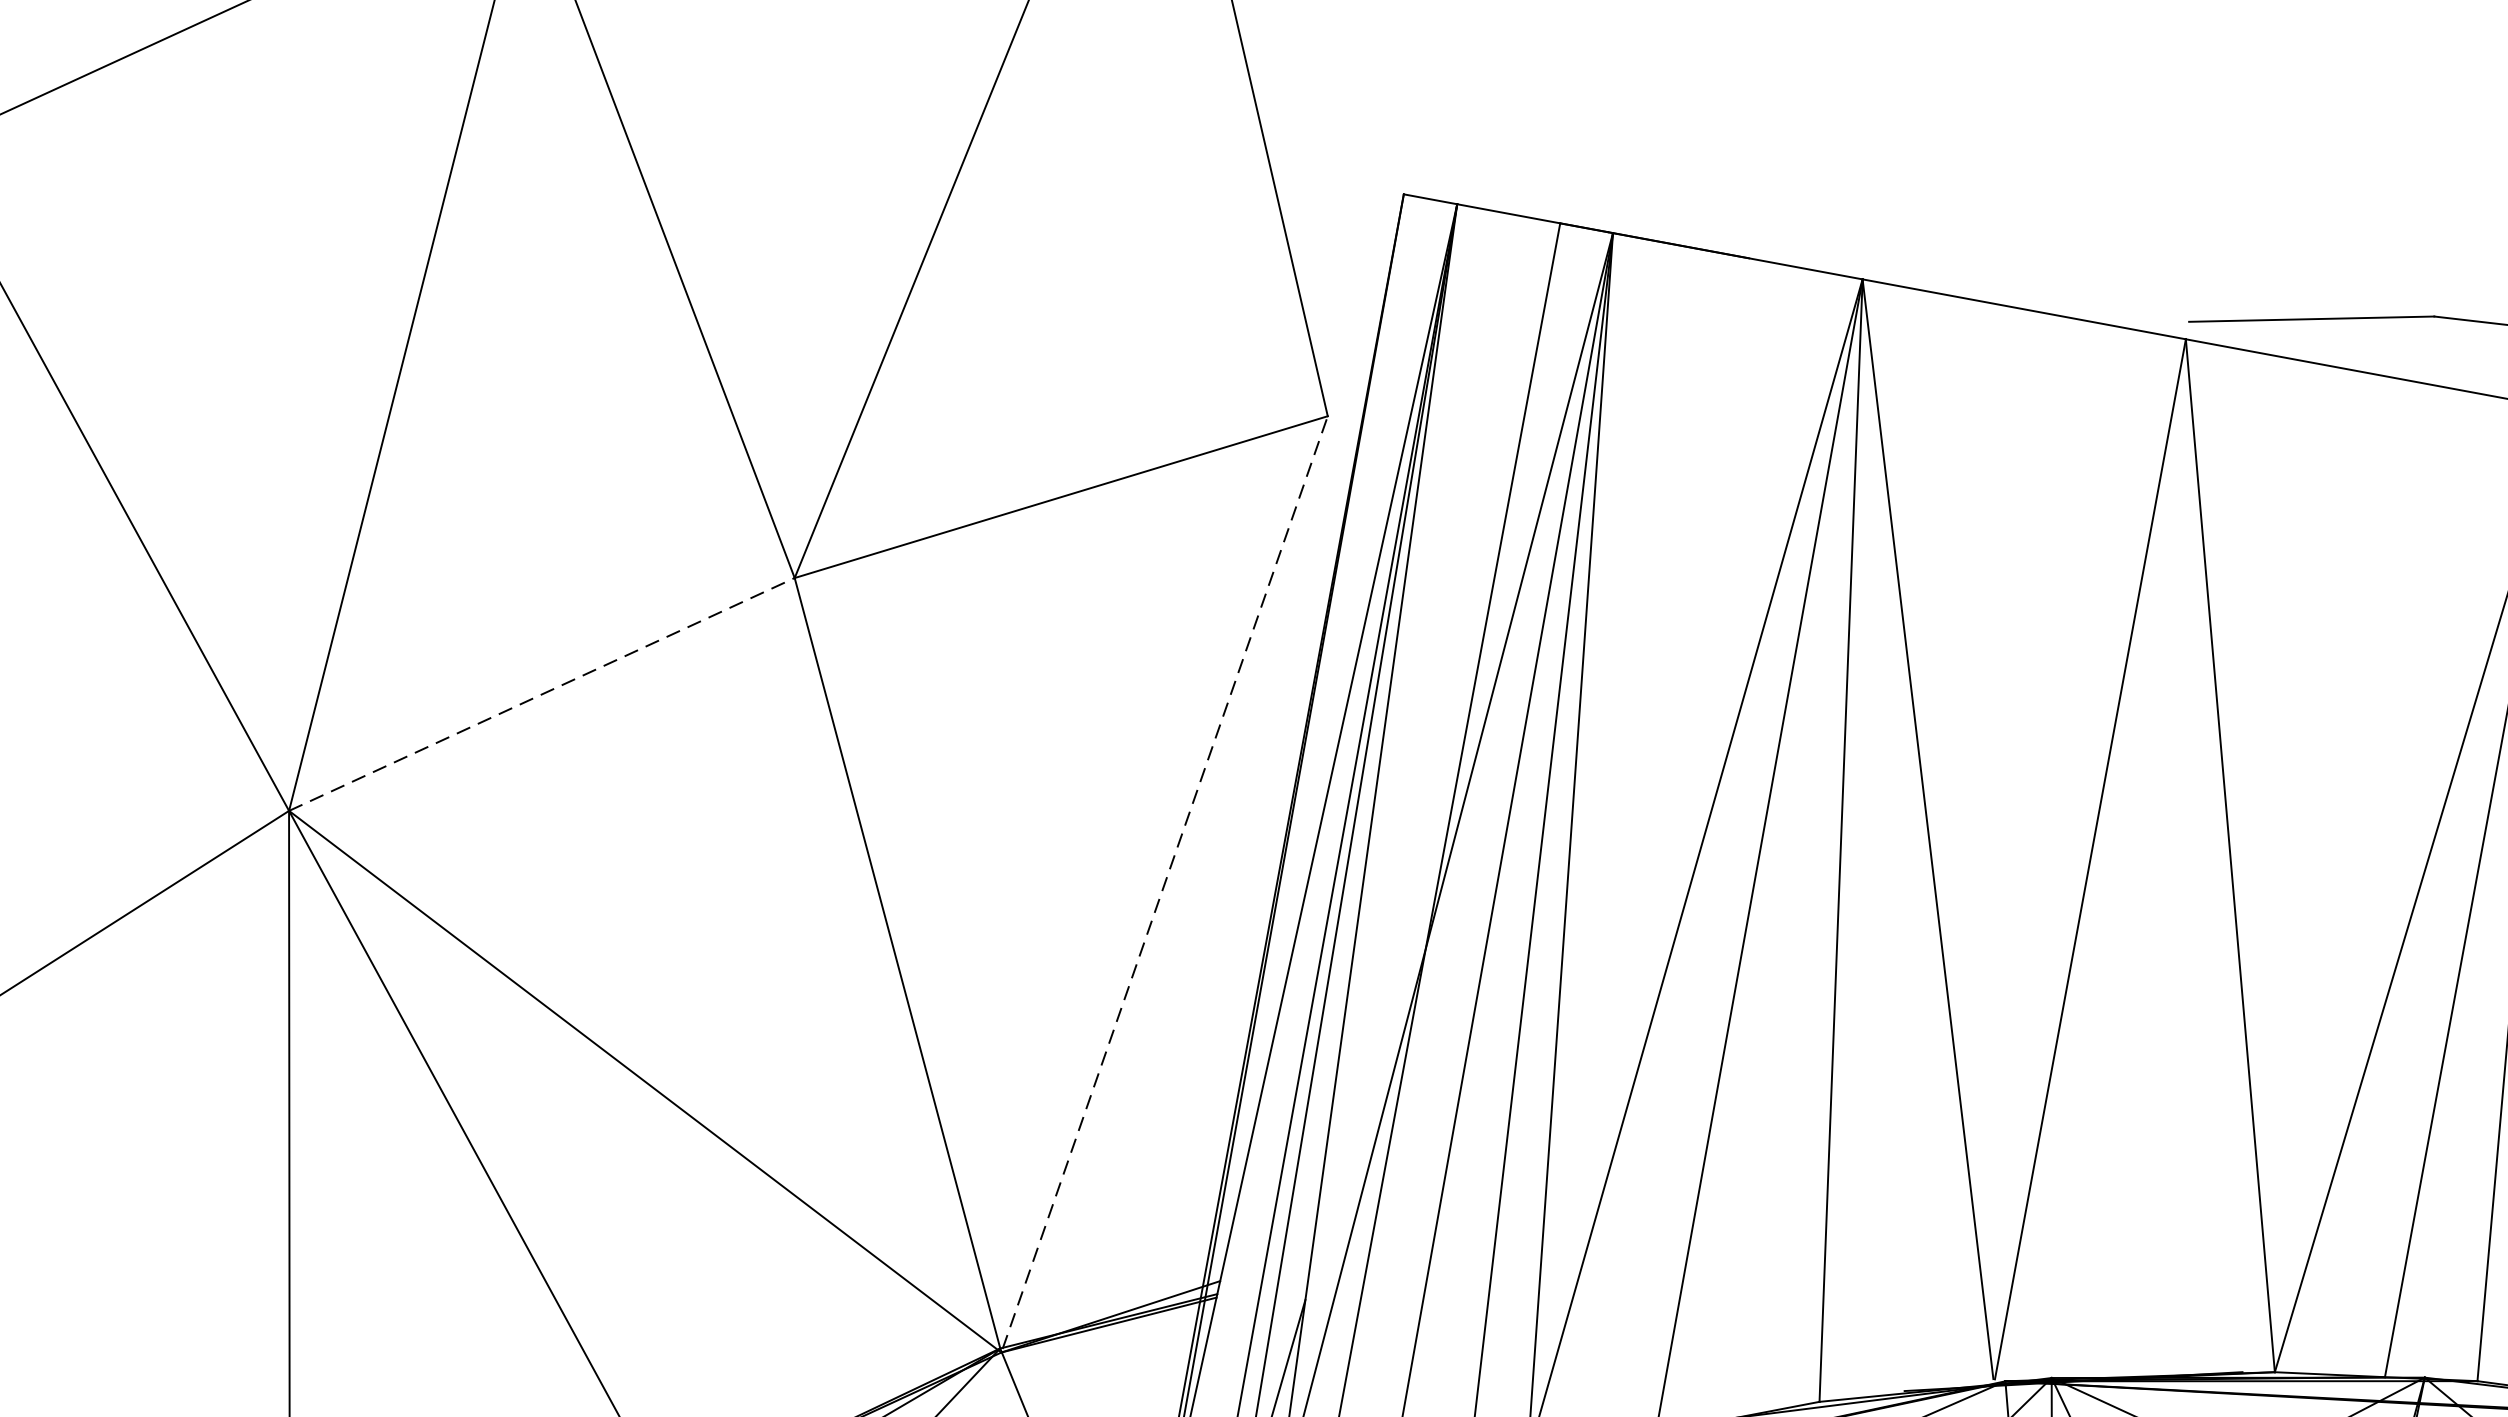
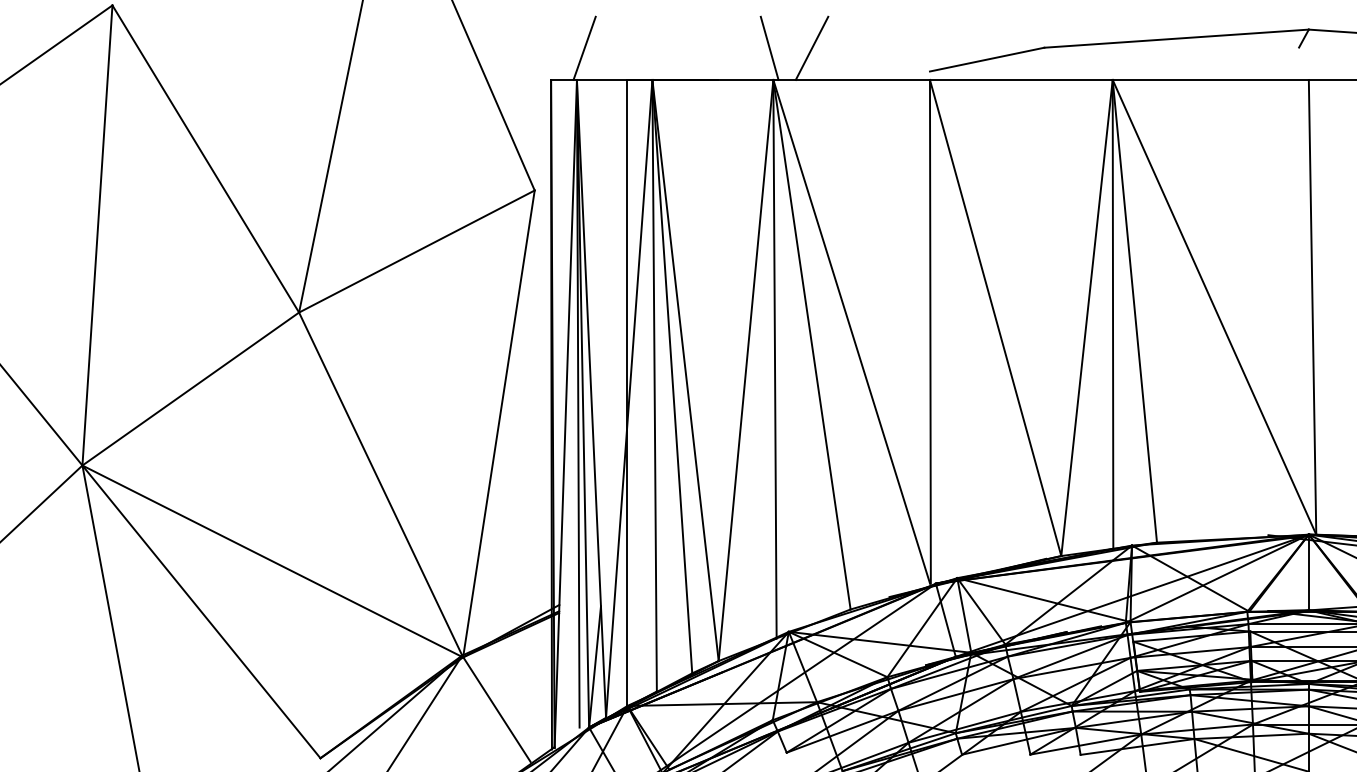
line: (1485, 140) -> (584, 47), added
line: (1867, 210) -> (769, 47), added
line: (1953, 226) -> (811, 47), added
line: (541, 695) -> (190, 389), dashed -> solid
line: (1166, 881) -> (499, 422), dashed -> solid

